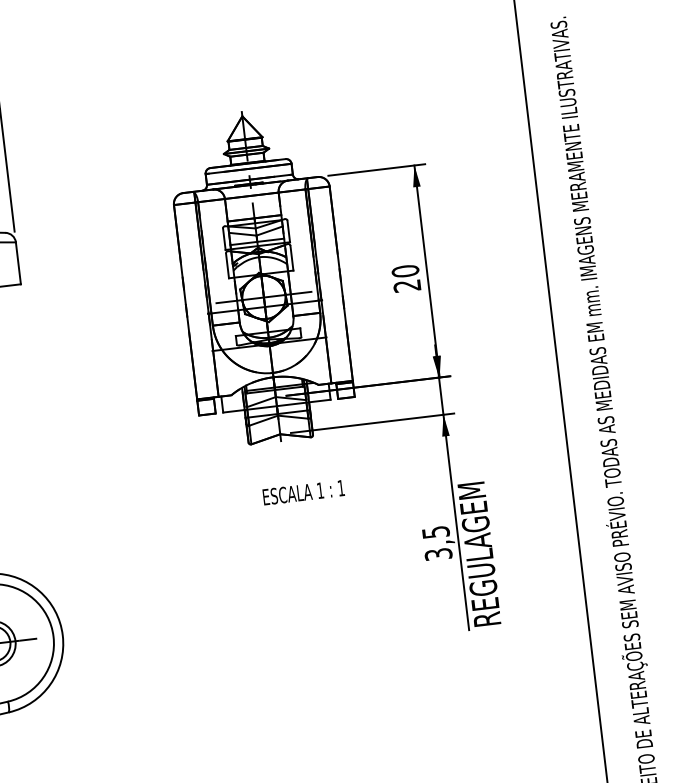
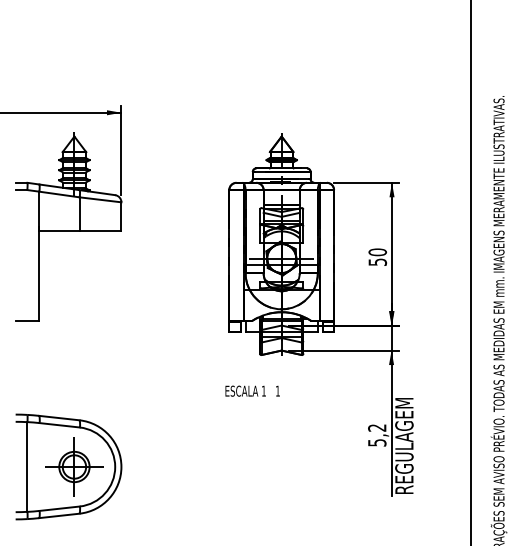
text: (406, 284) -> (377, 261), 20 -> 50
text: (303, 491) -> (252, 390), moved
text: (437, 543) -> (377, 435), 3,5 -> 5,2

